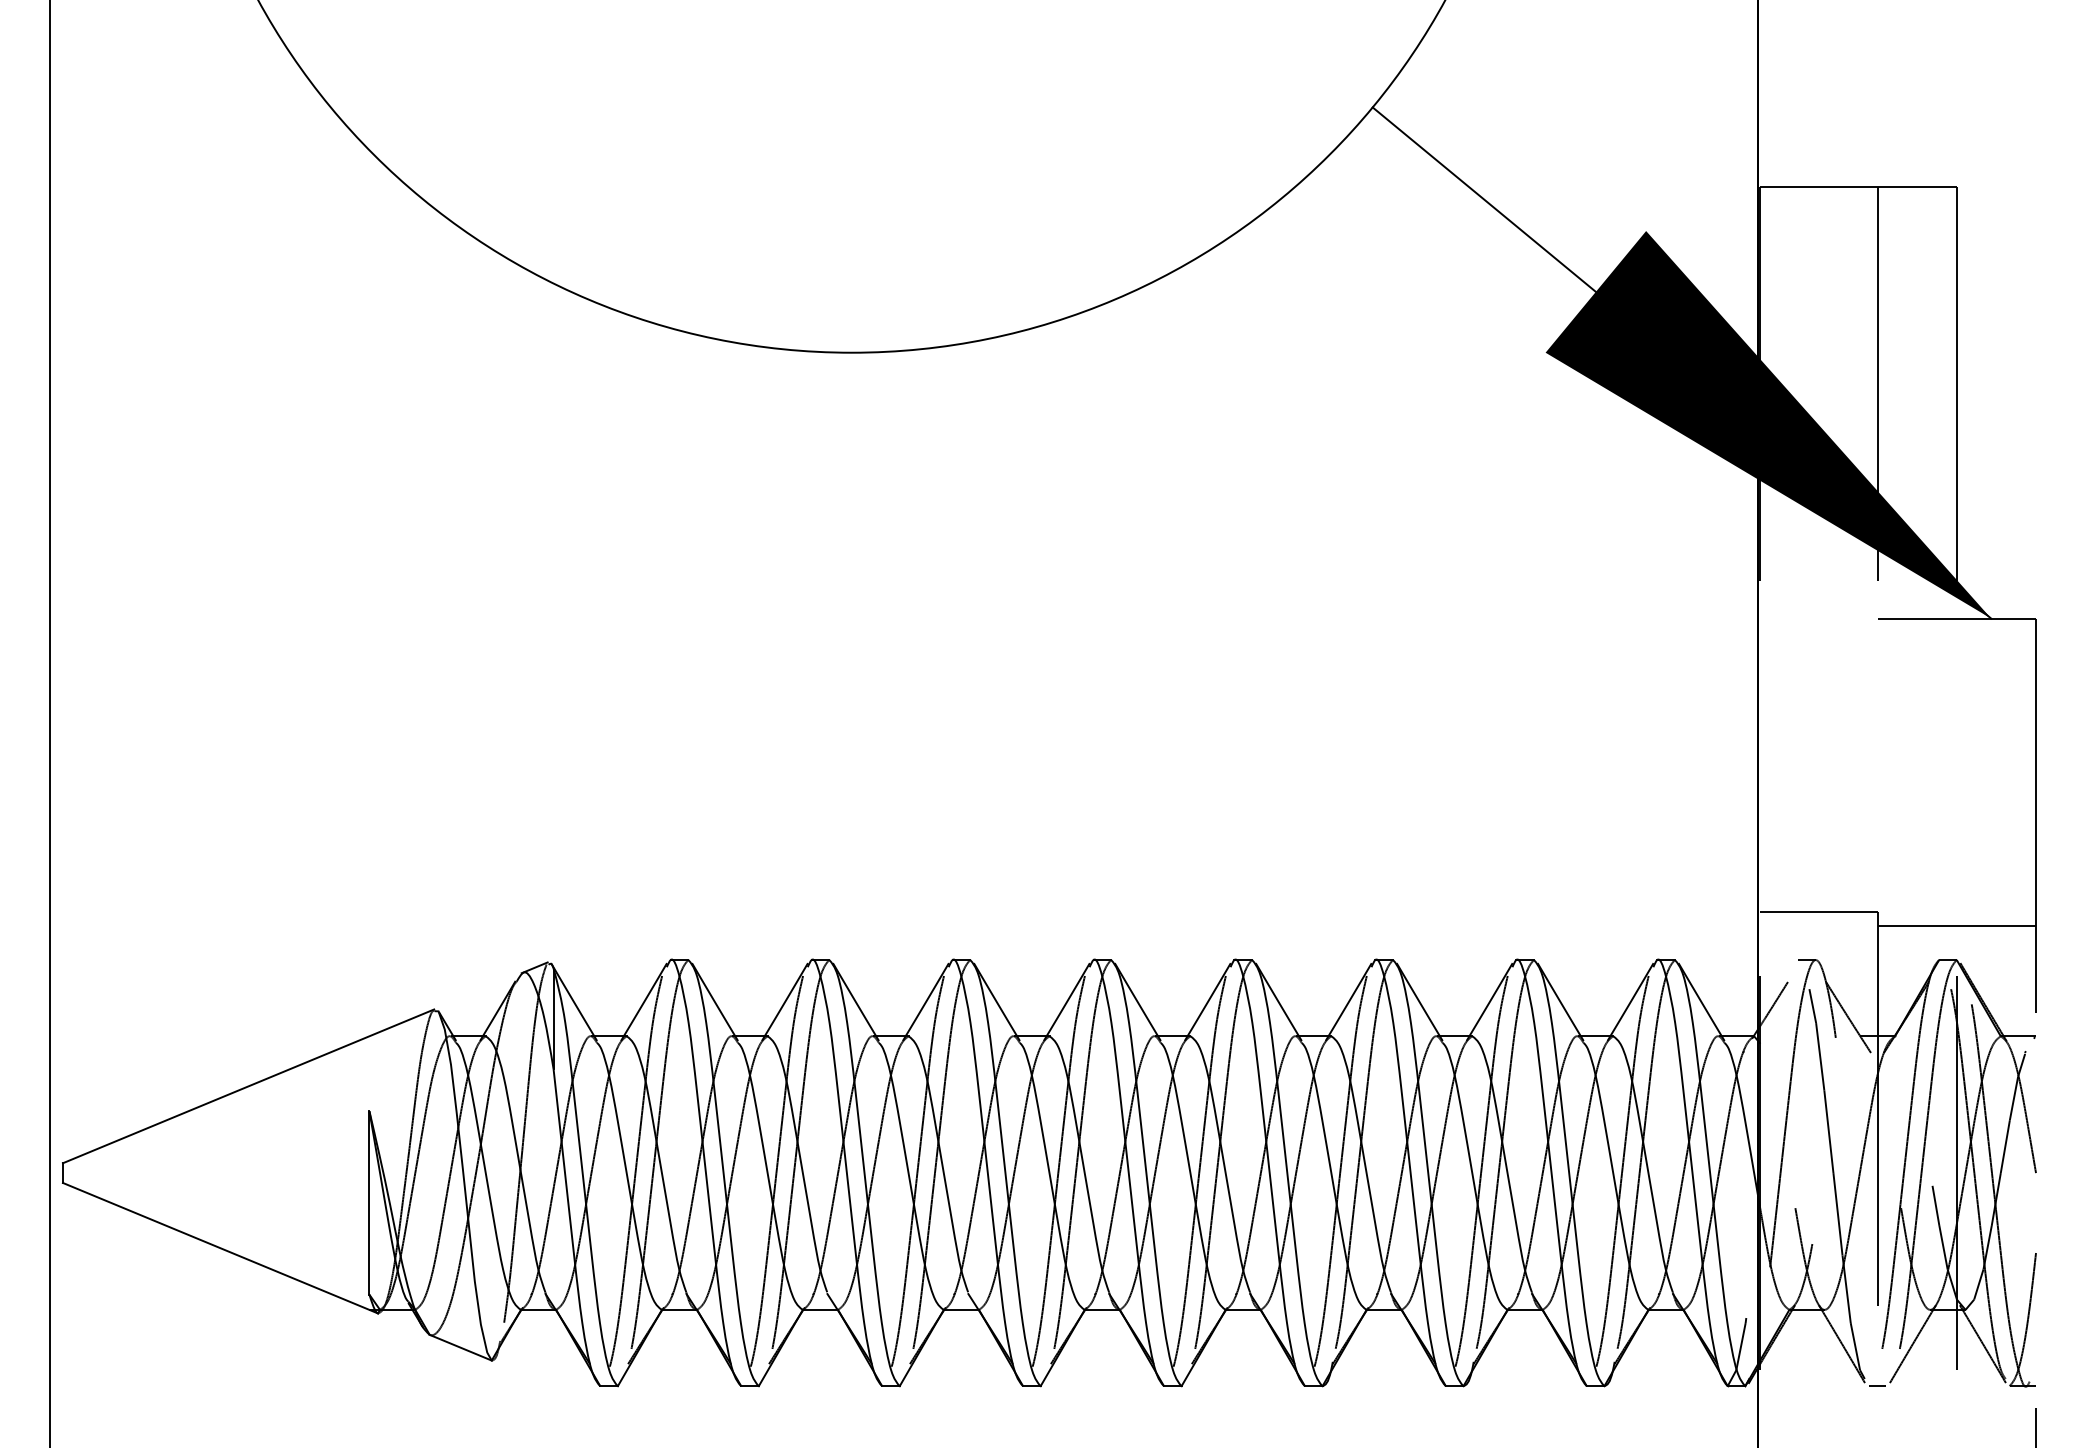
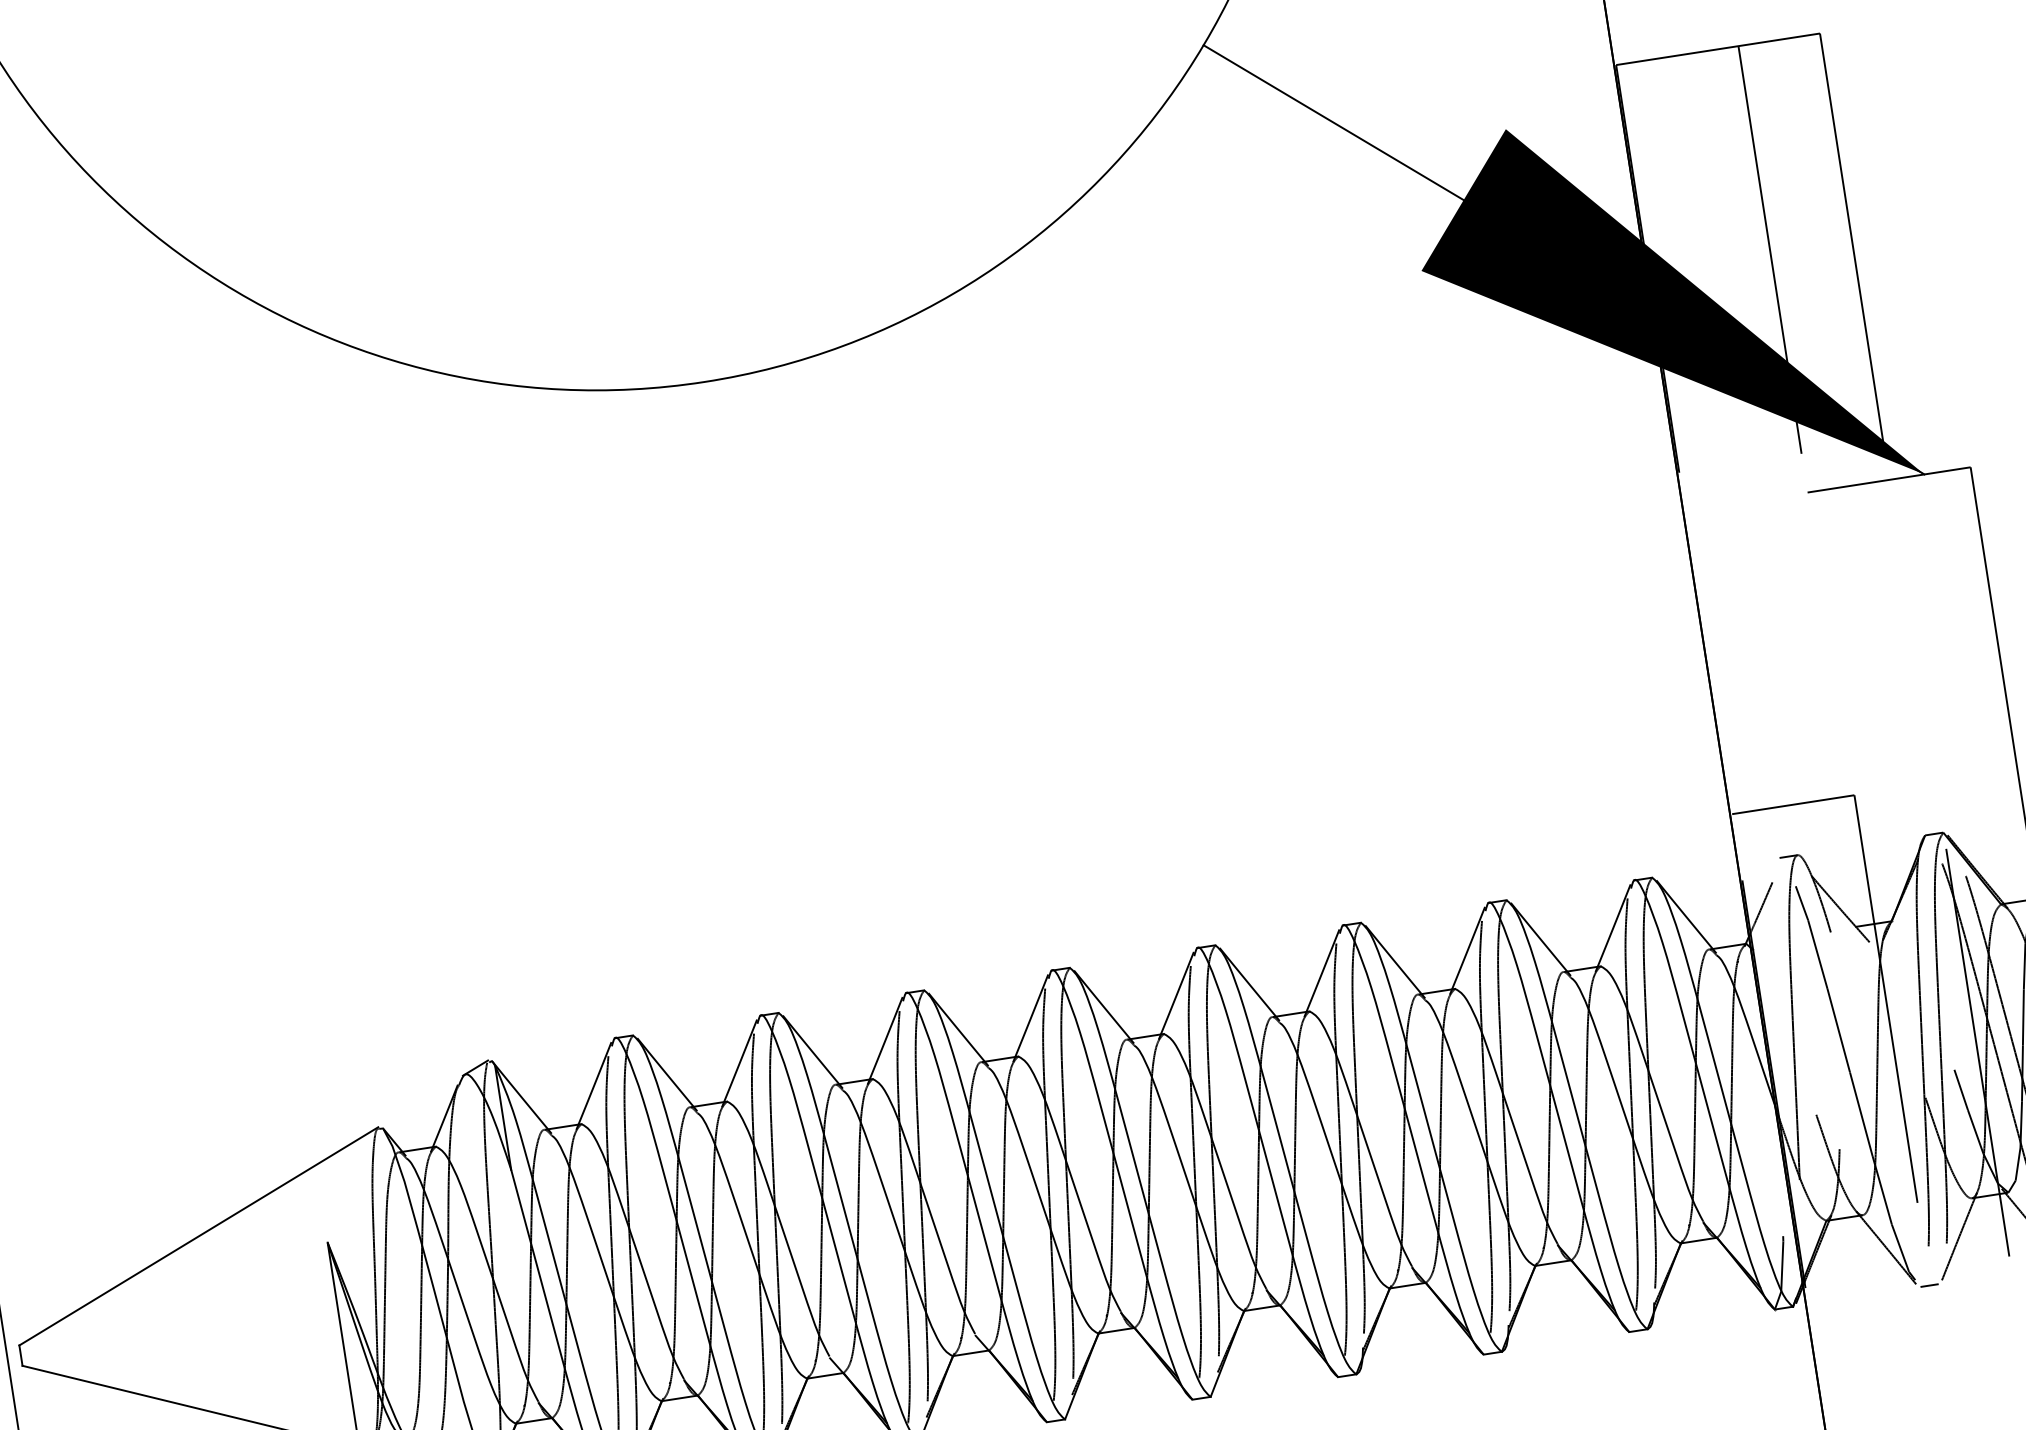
line: (1957, 926) -> (1938, 797), removed

